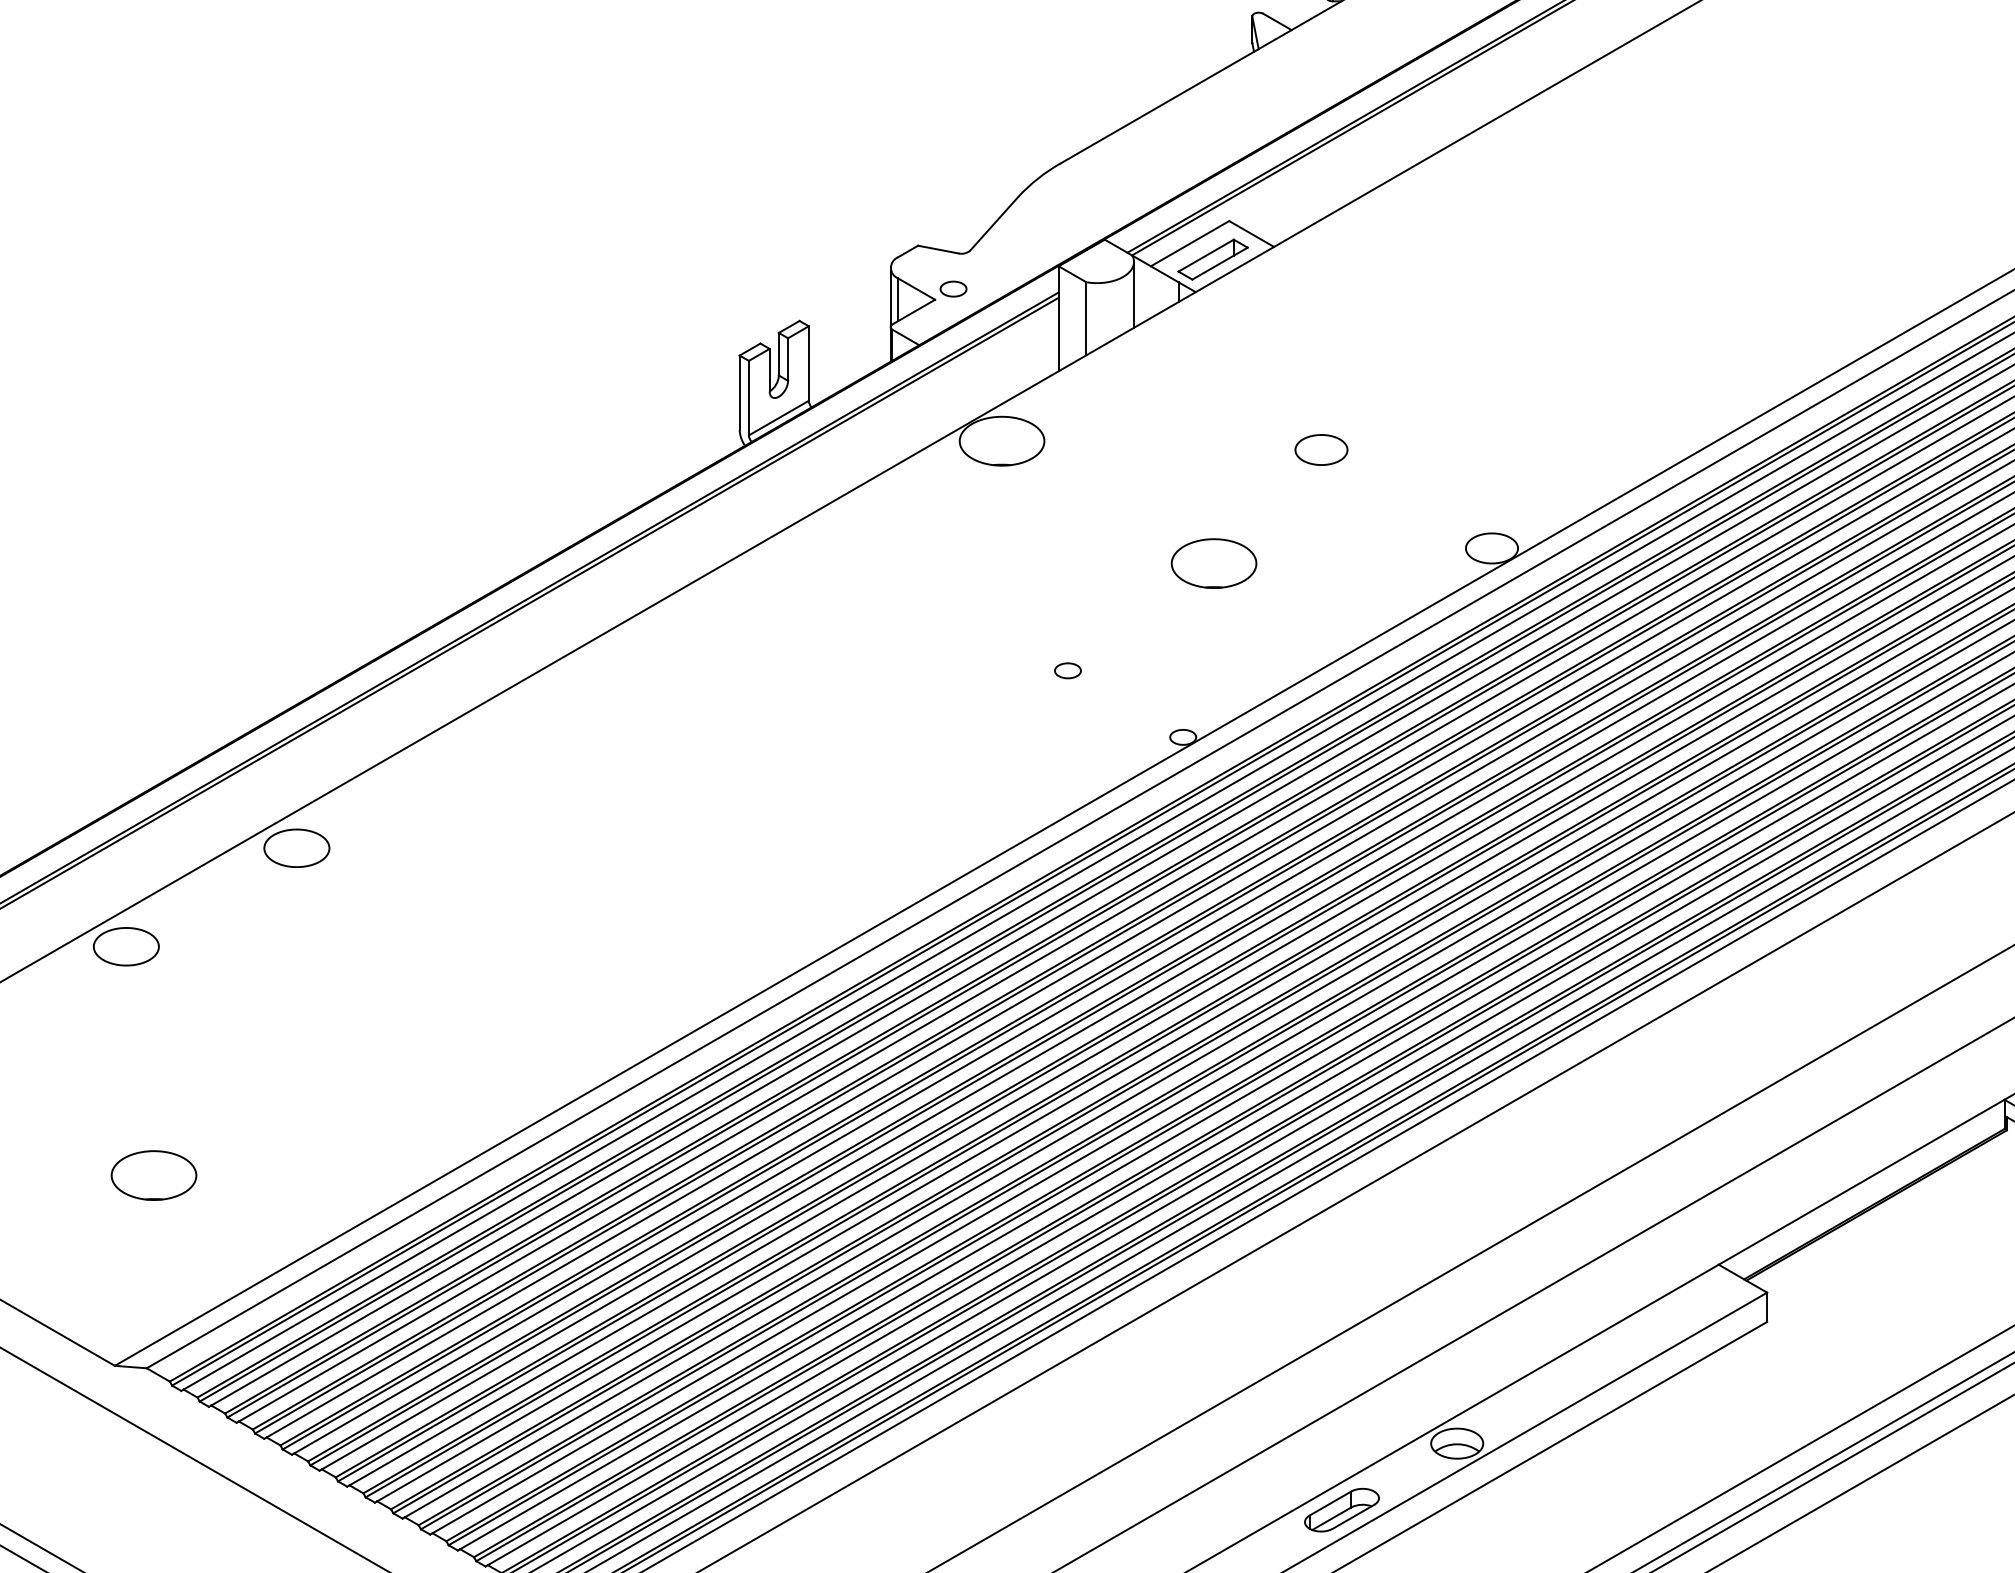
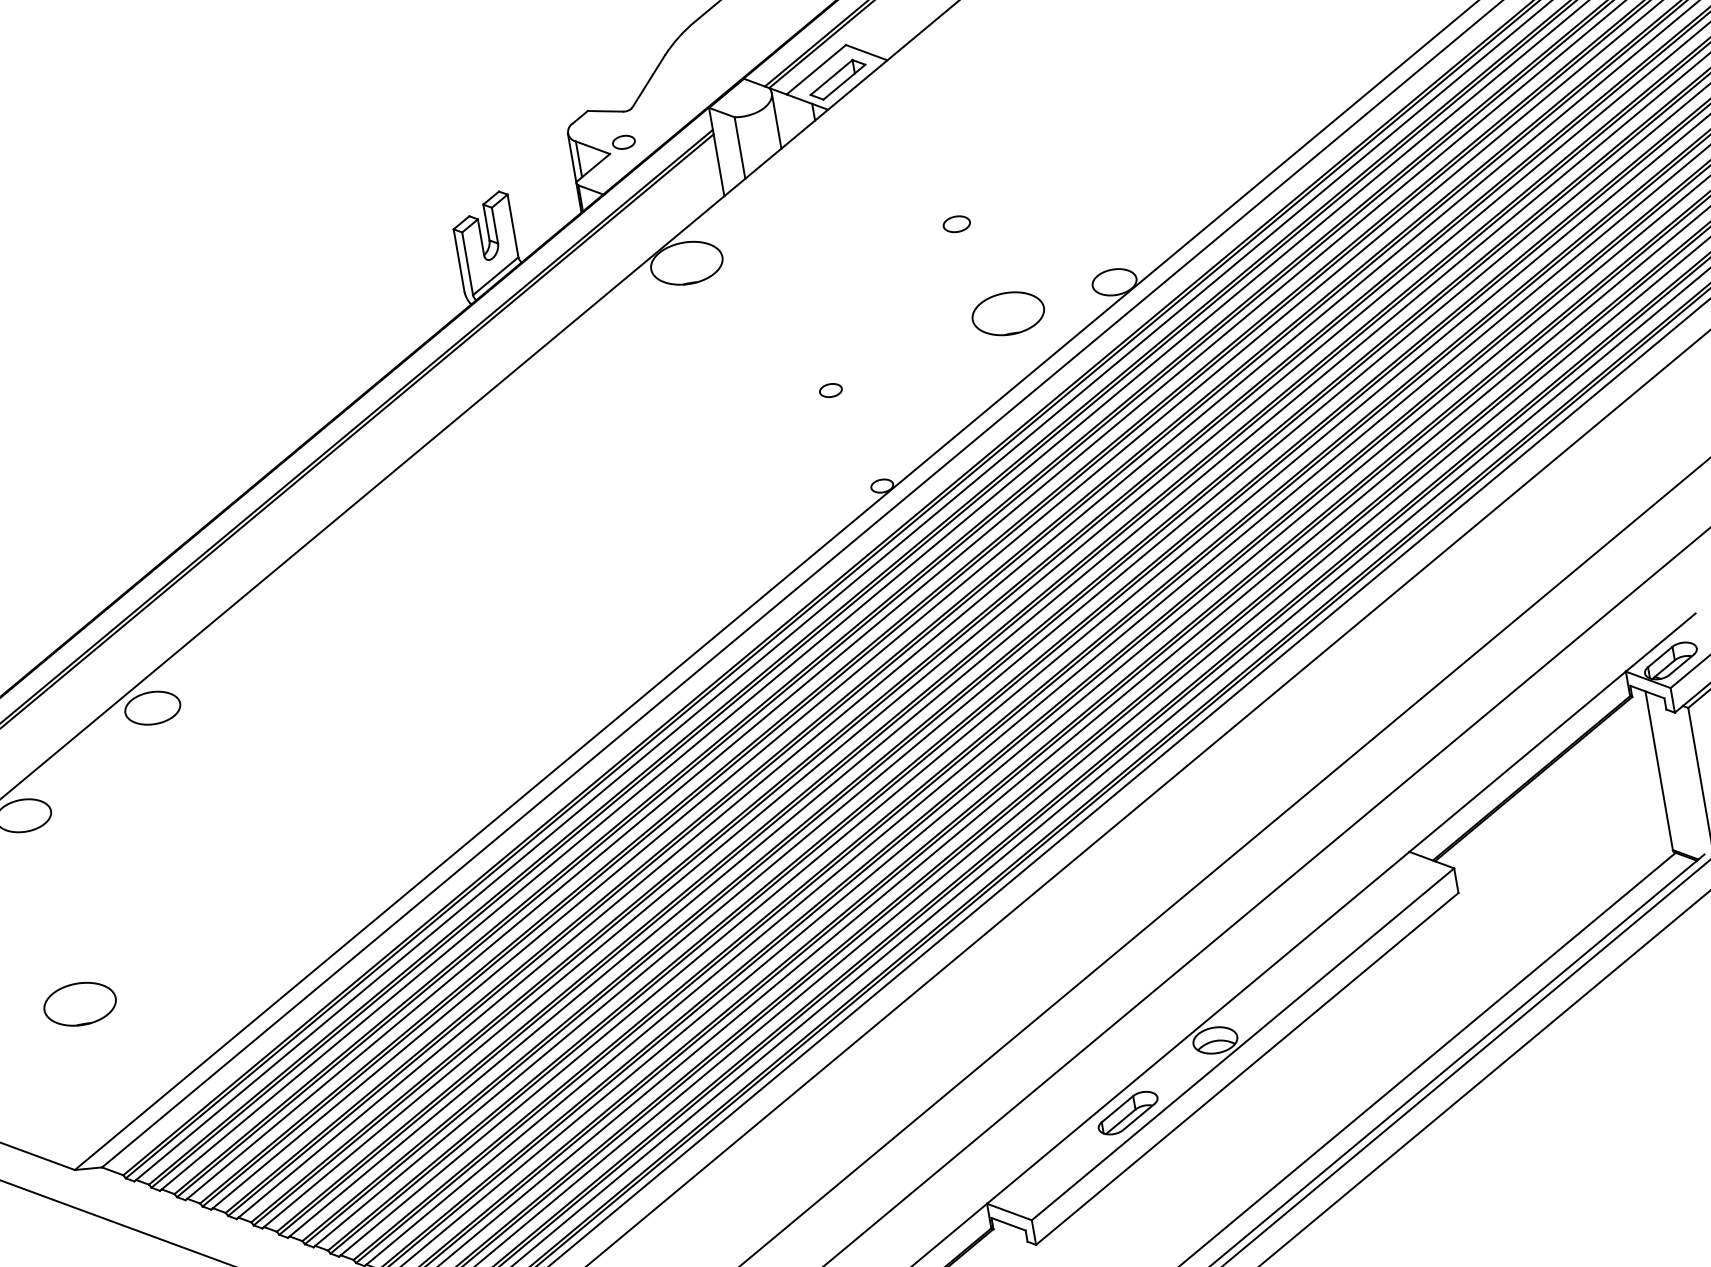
part: (1321, 449) -> (956, 223), size x0.6
part: (1213, 563) -> (1007, 313), moved
part: (1067, 670) -> (830, 390), moved

